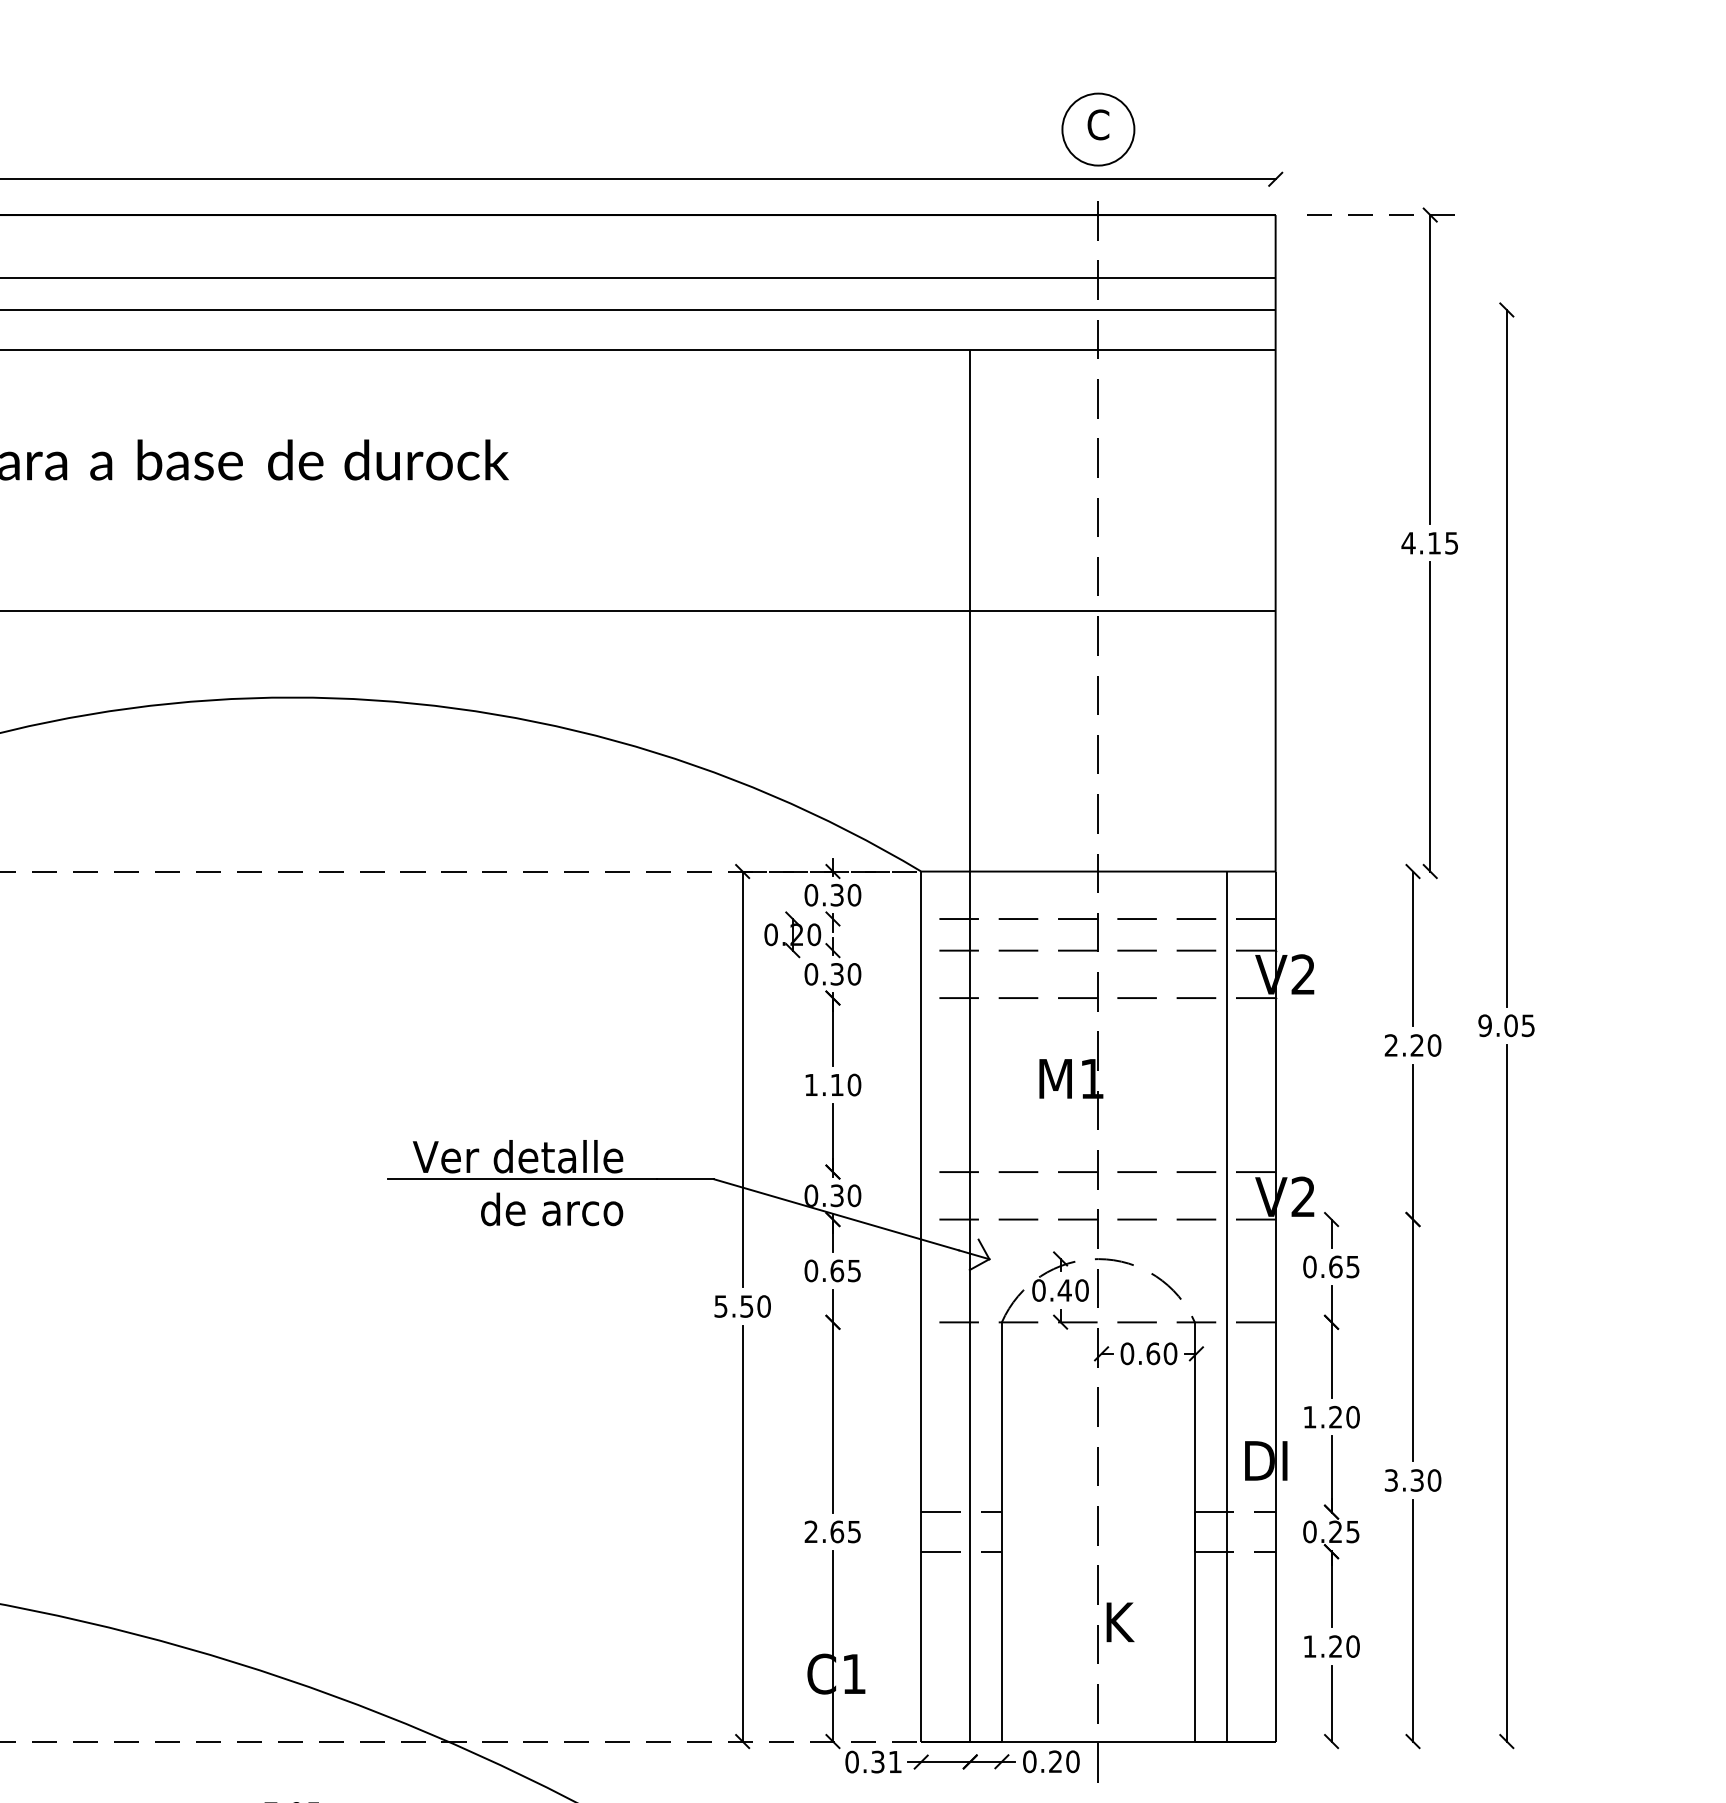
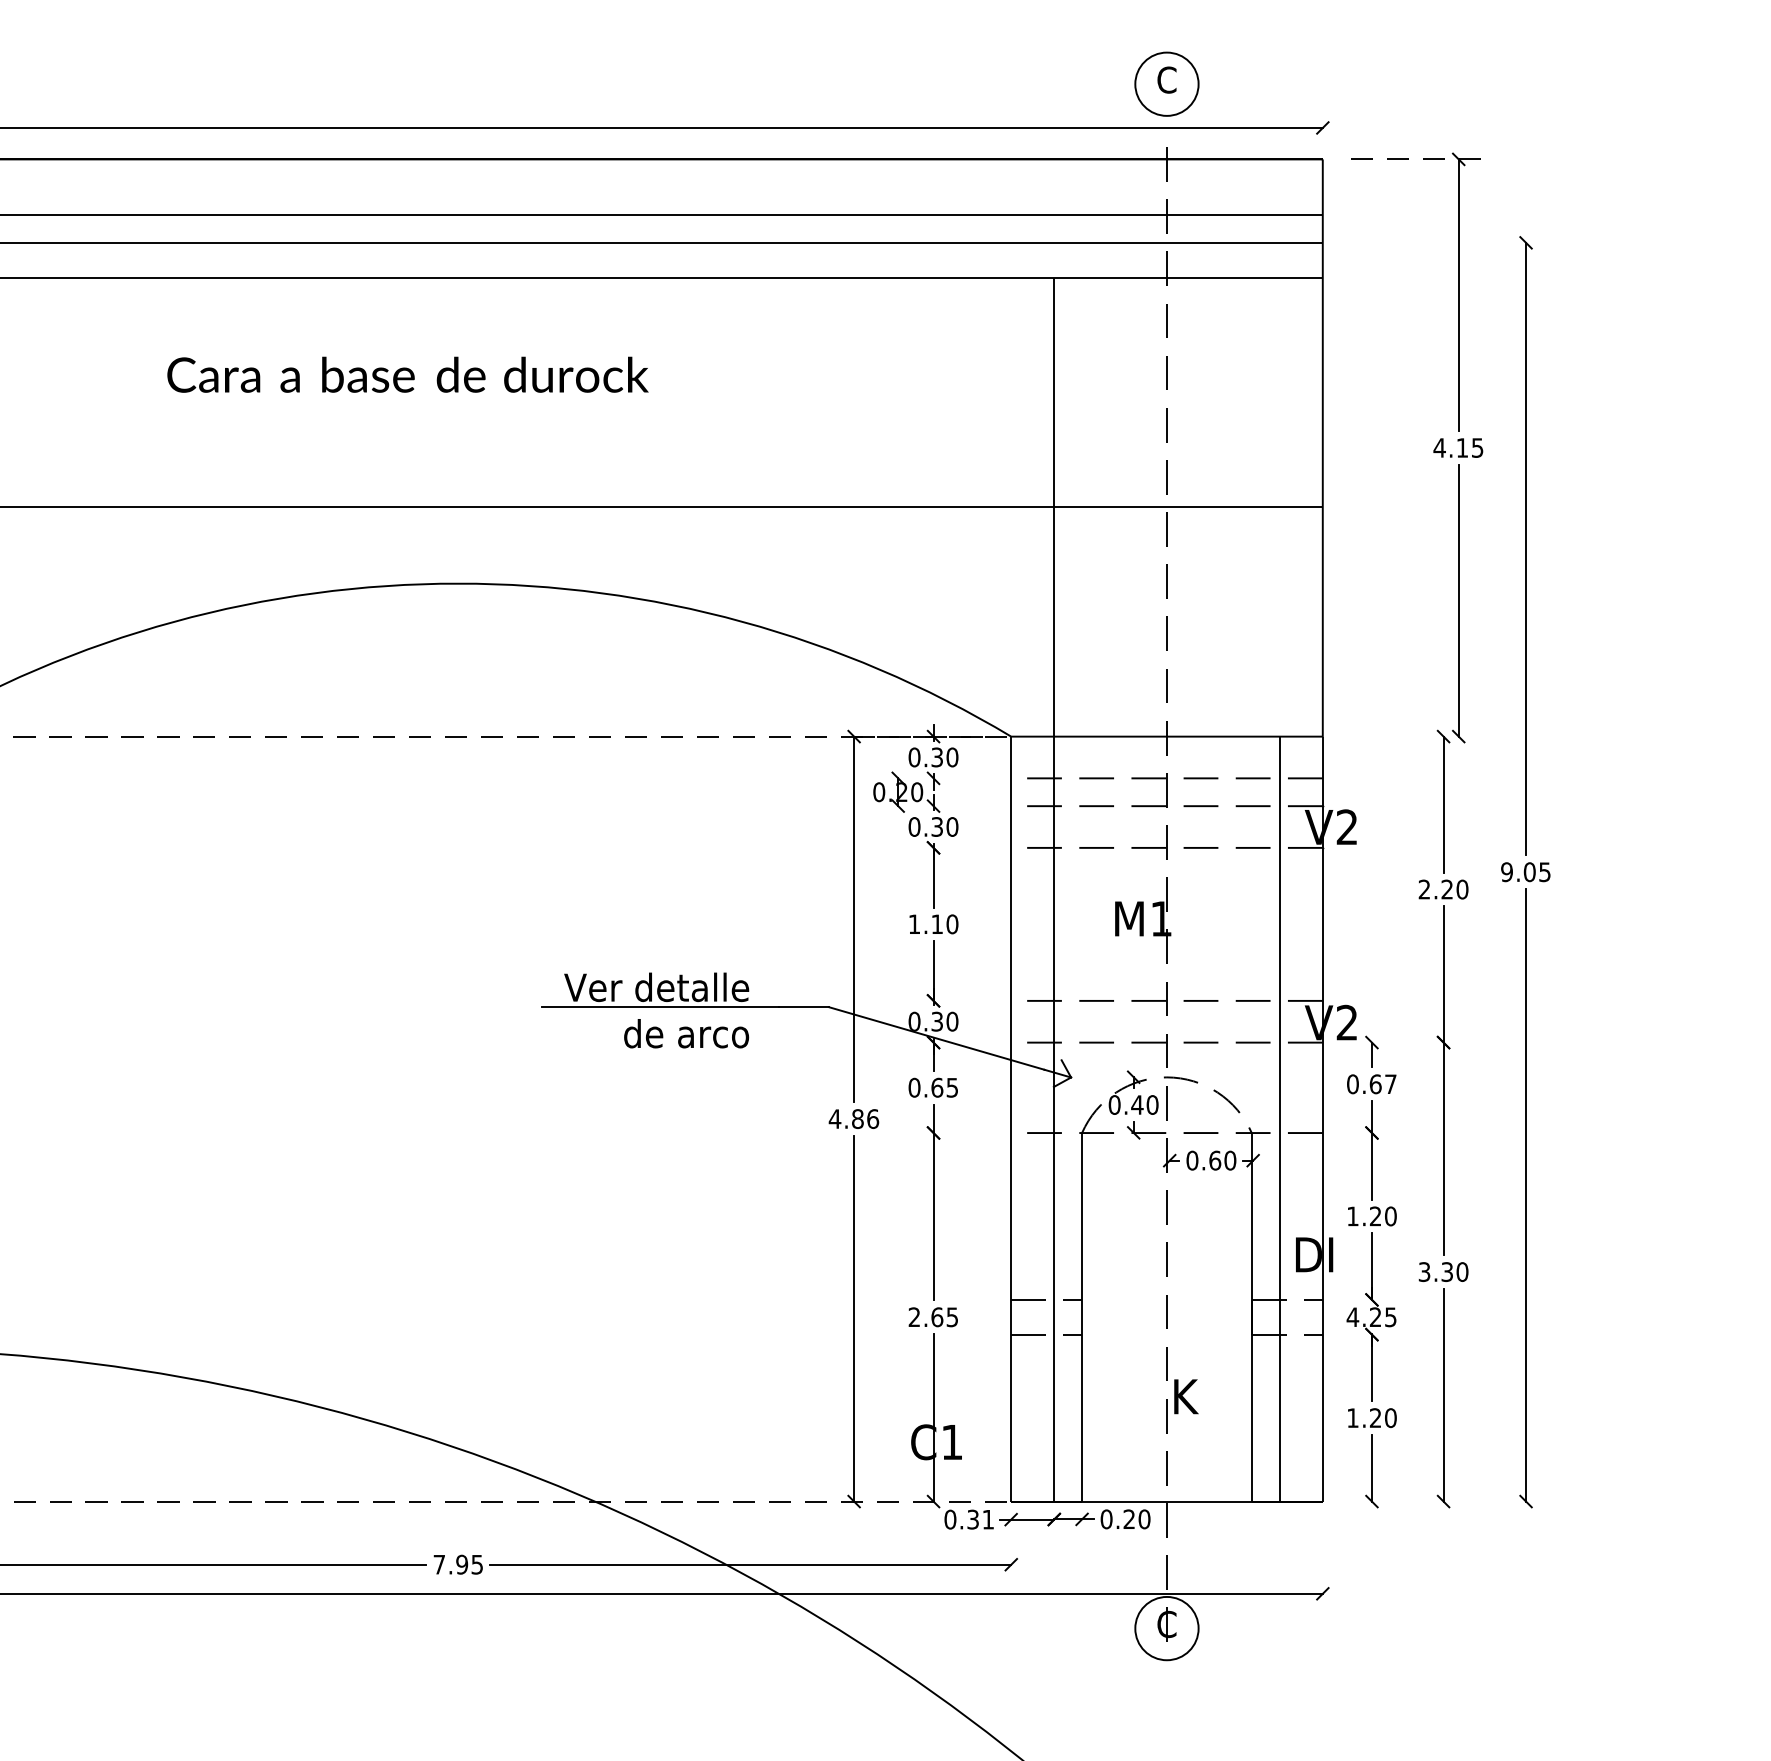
text: (1352, 1267) -> (1390, 1084), 0.65 -> 0.67
text: (741, 1306) -> (853, 1119), 5.50 -> 4.86
text: (1309, 1532) -> (1352, 1317), 0.25 -> 4.25

